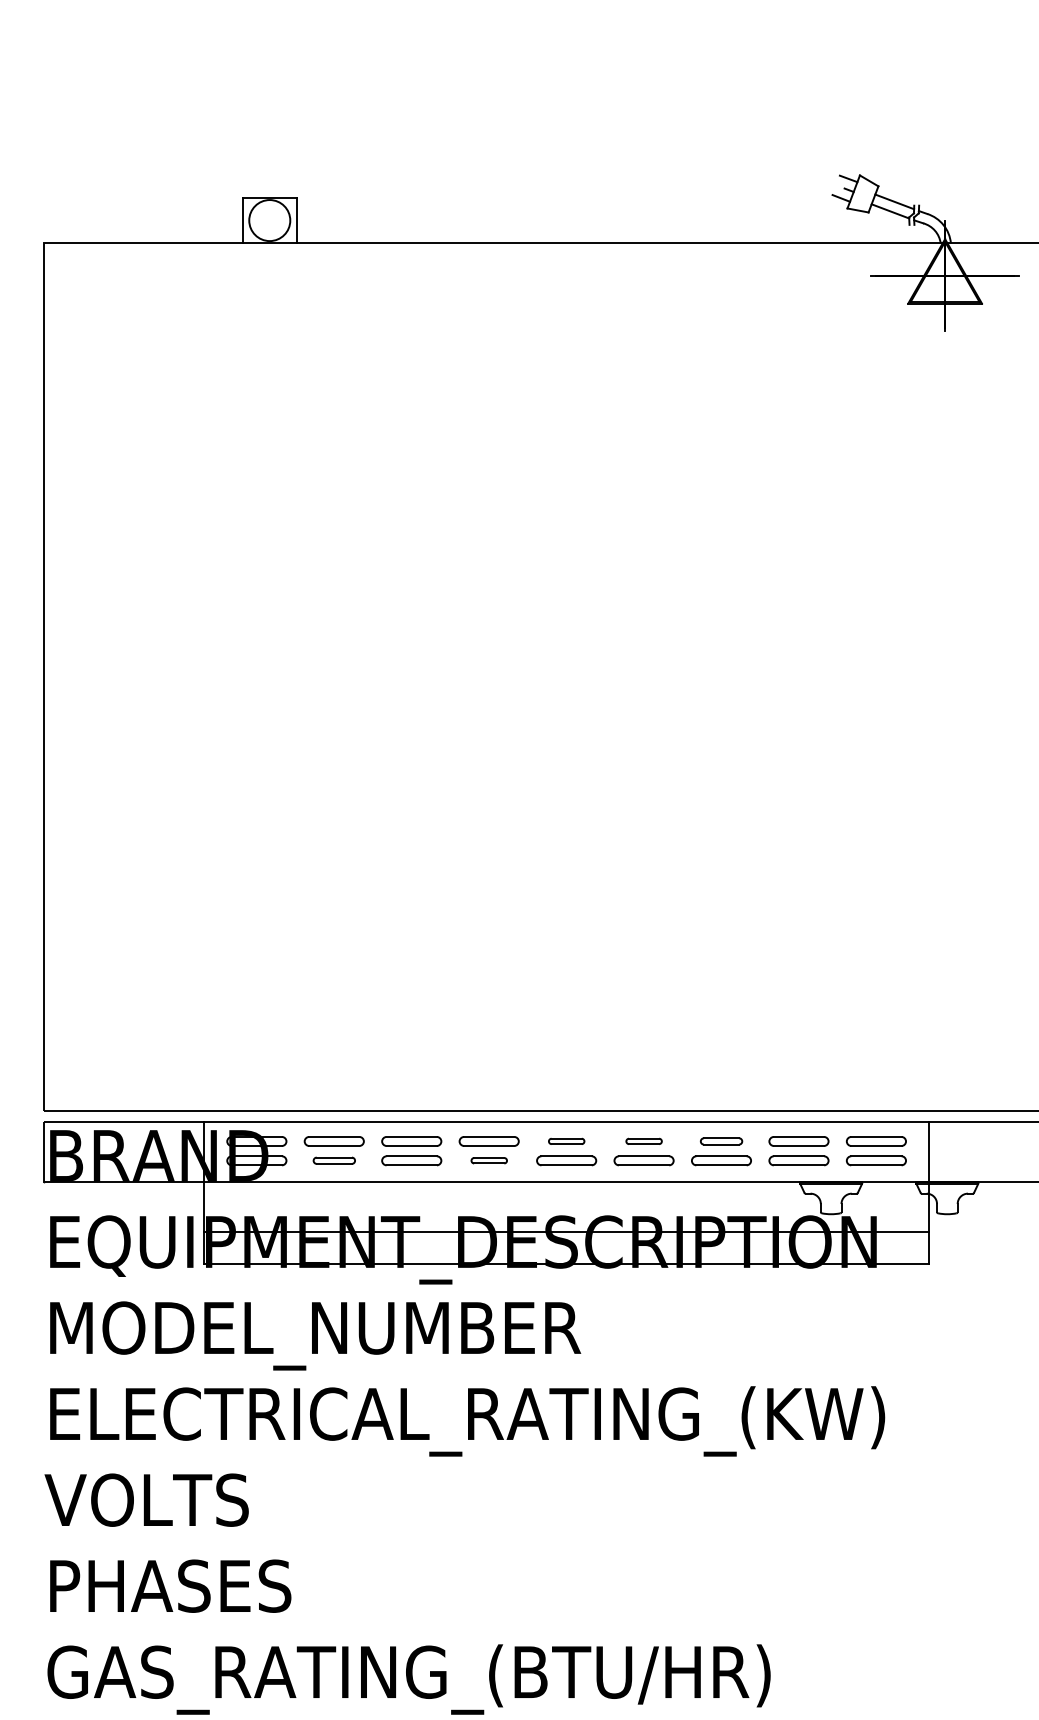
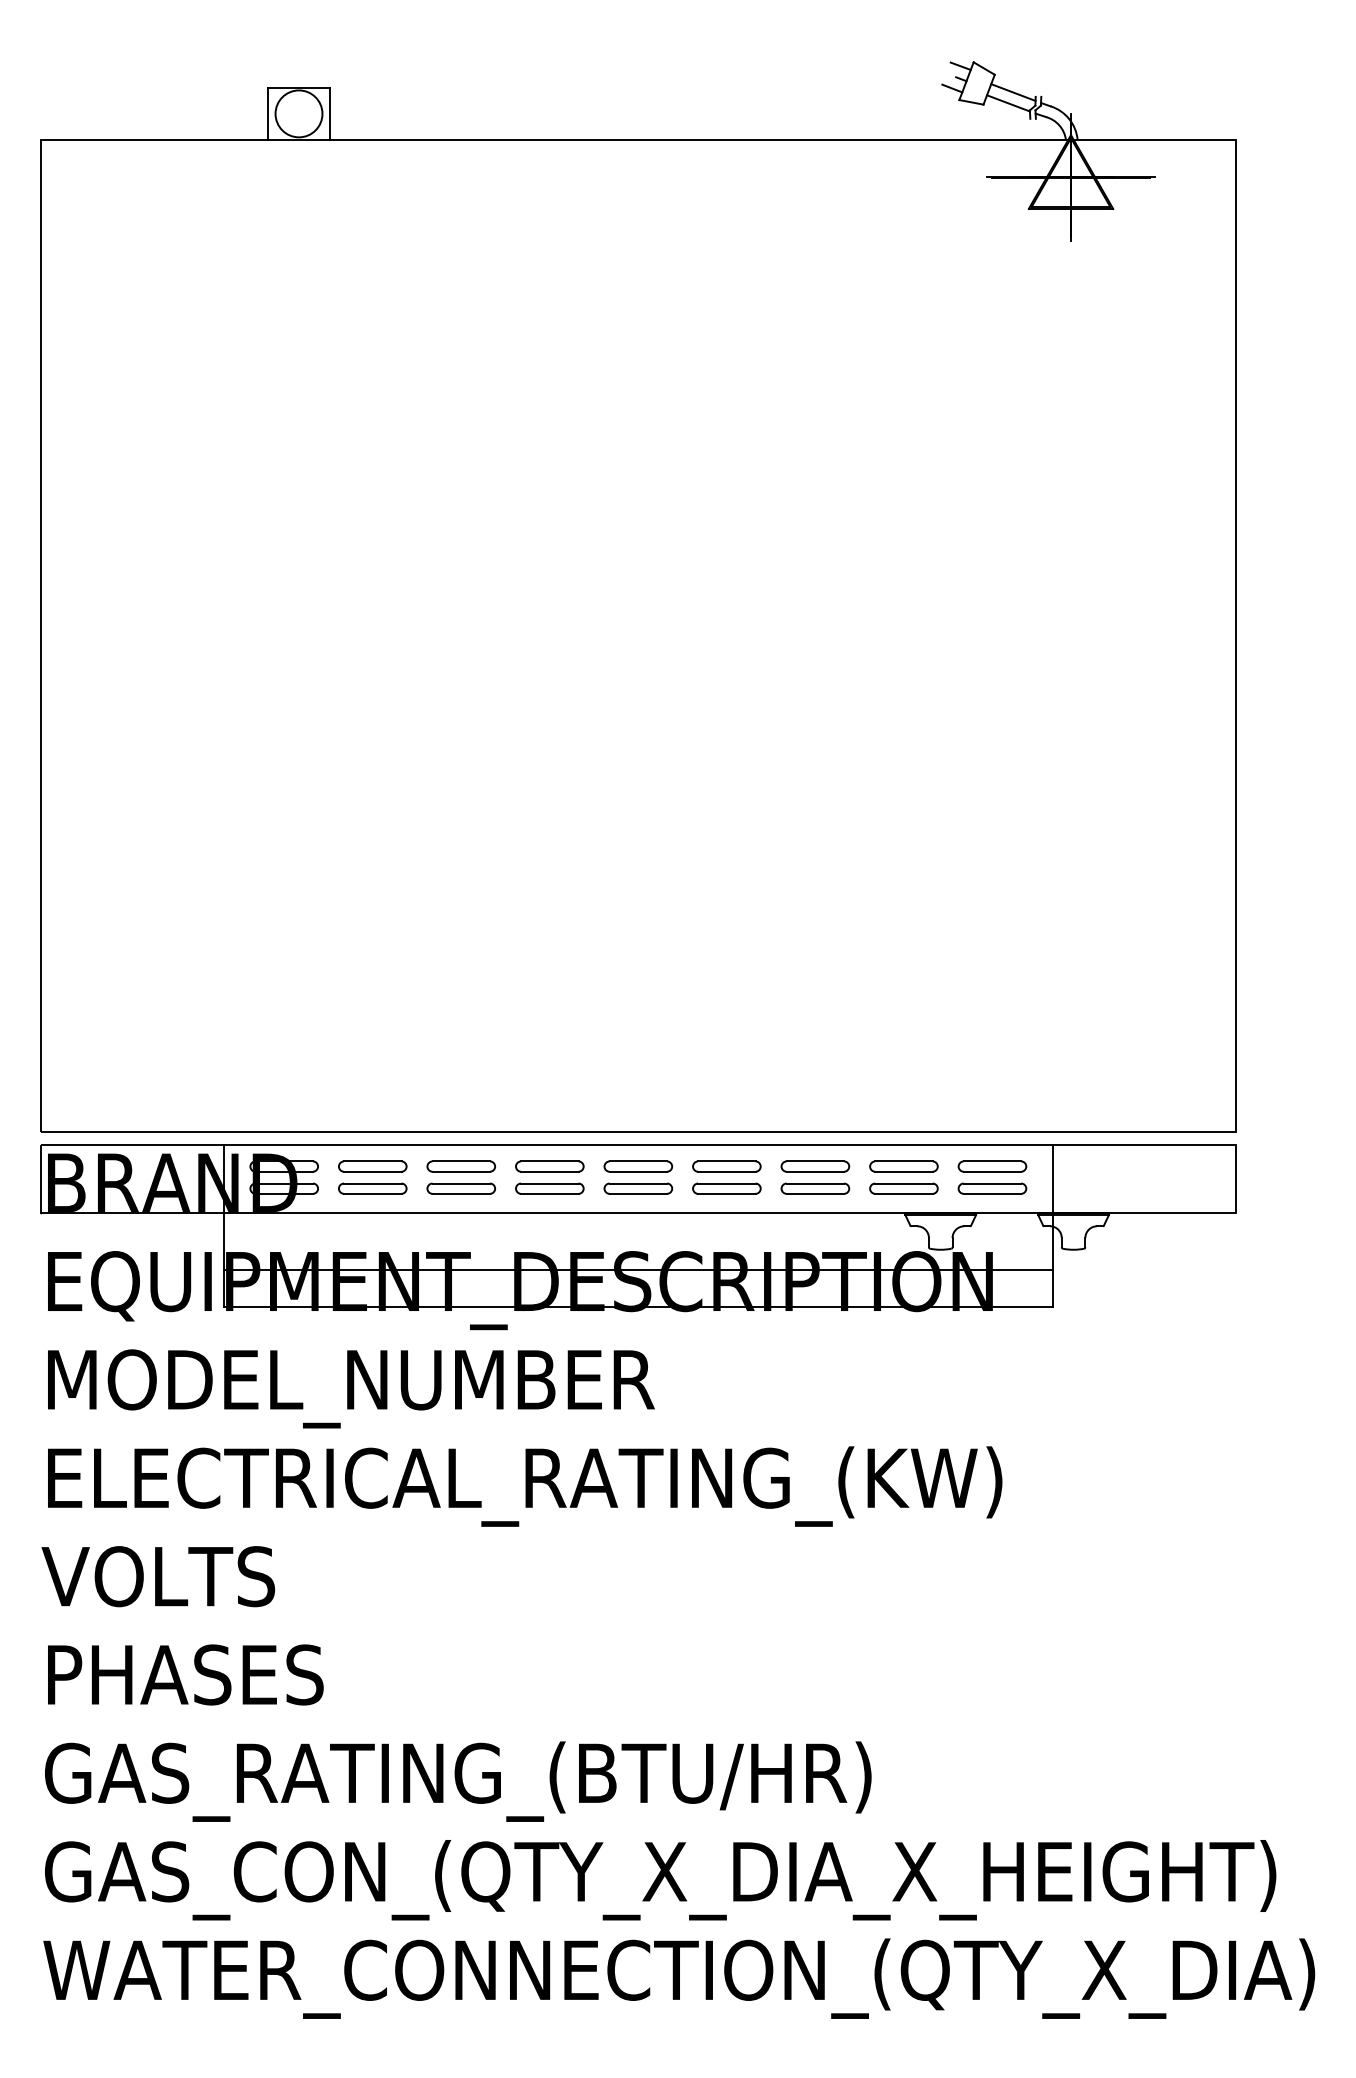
part: (566, 1141) -> (638, 1166), size x1.67
part: (643, 1141) -> (726, 1166), size x1.67
part: (721, 1141) -> (815, 1166), size x1.43
part: (334, 1160) -> (372, 1188), size x1.43
part: (488, 1160) -> (549, 1188), size x1.67

